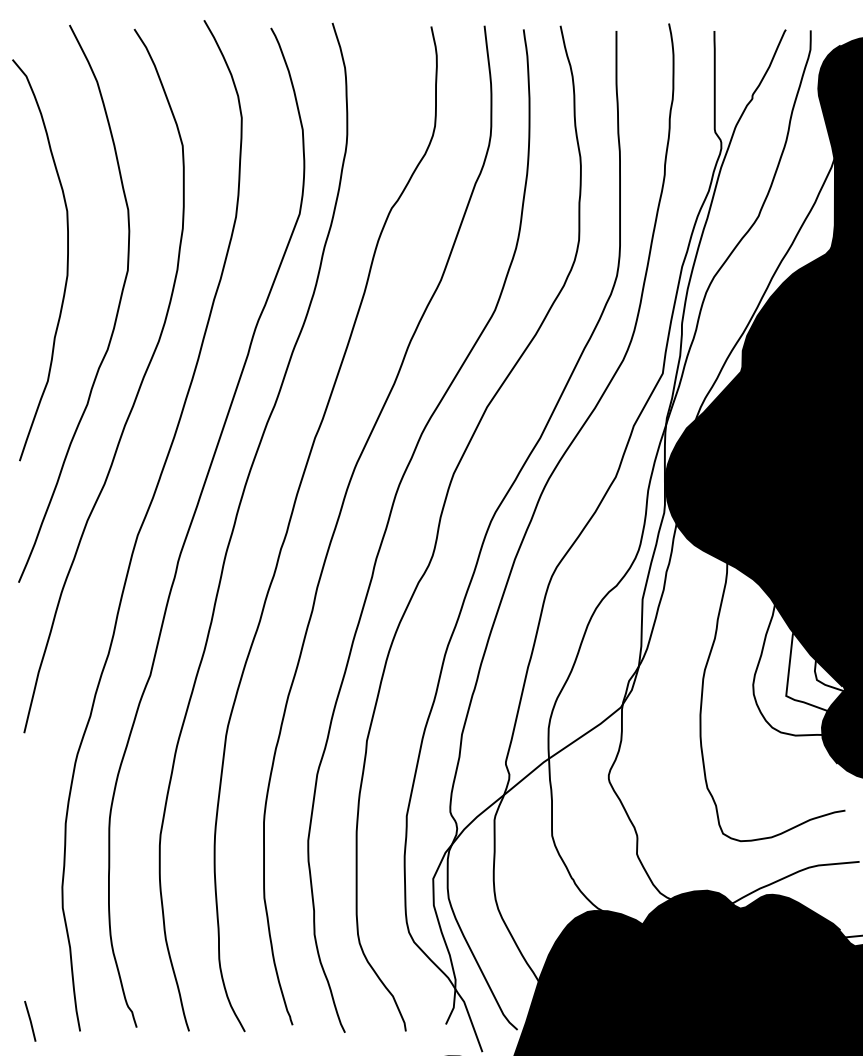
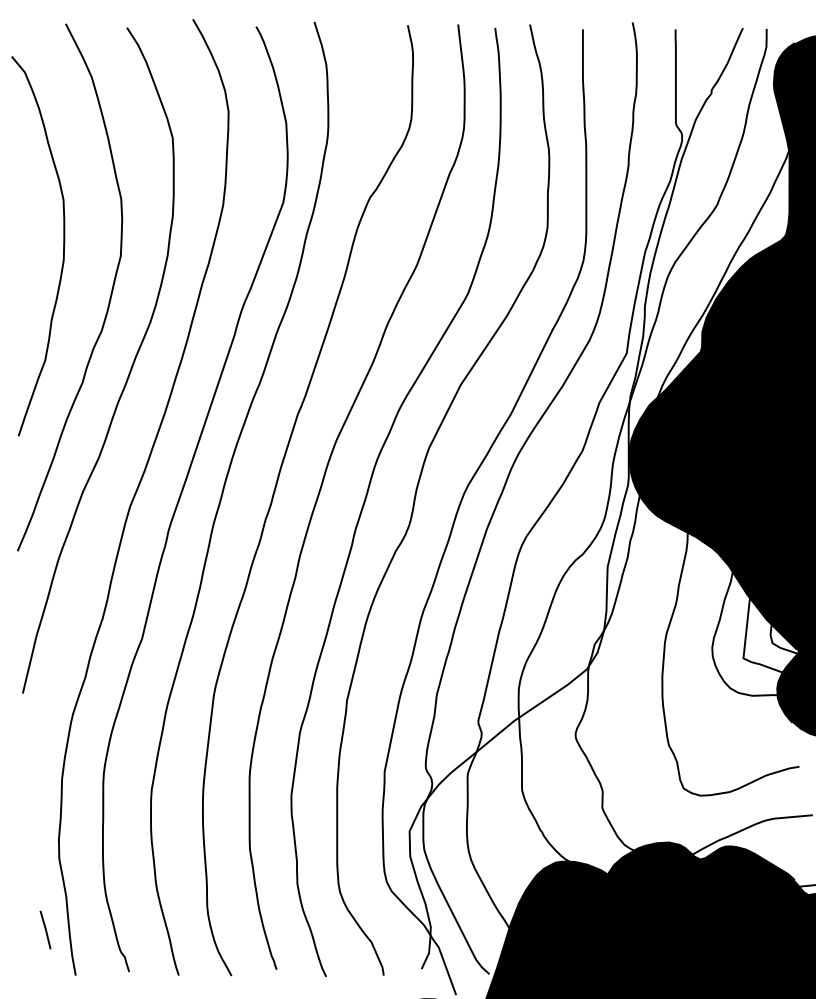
line: (30, 1020) -> (45, 929), moved

